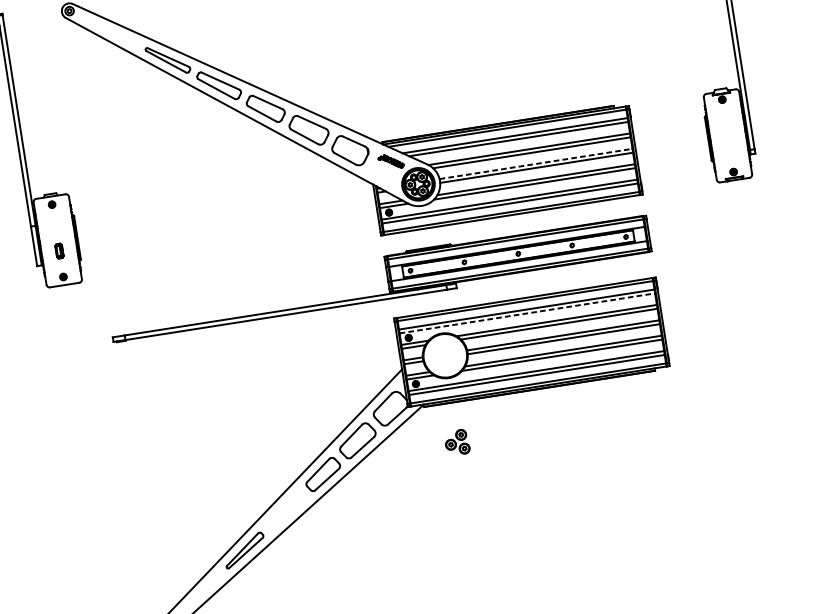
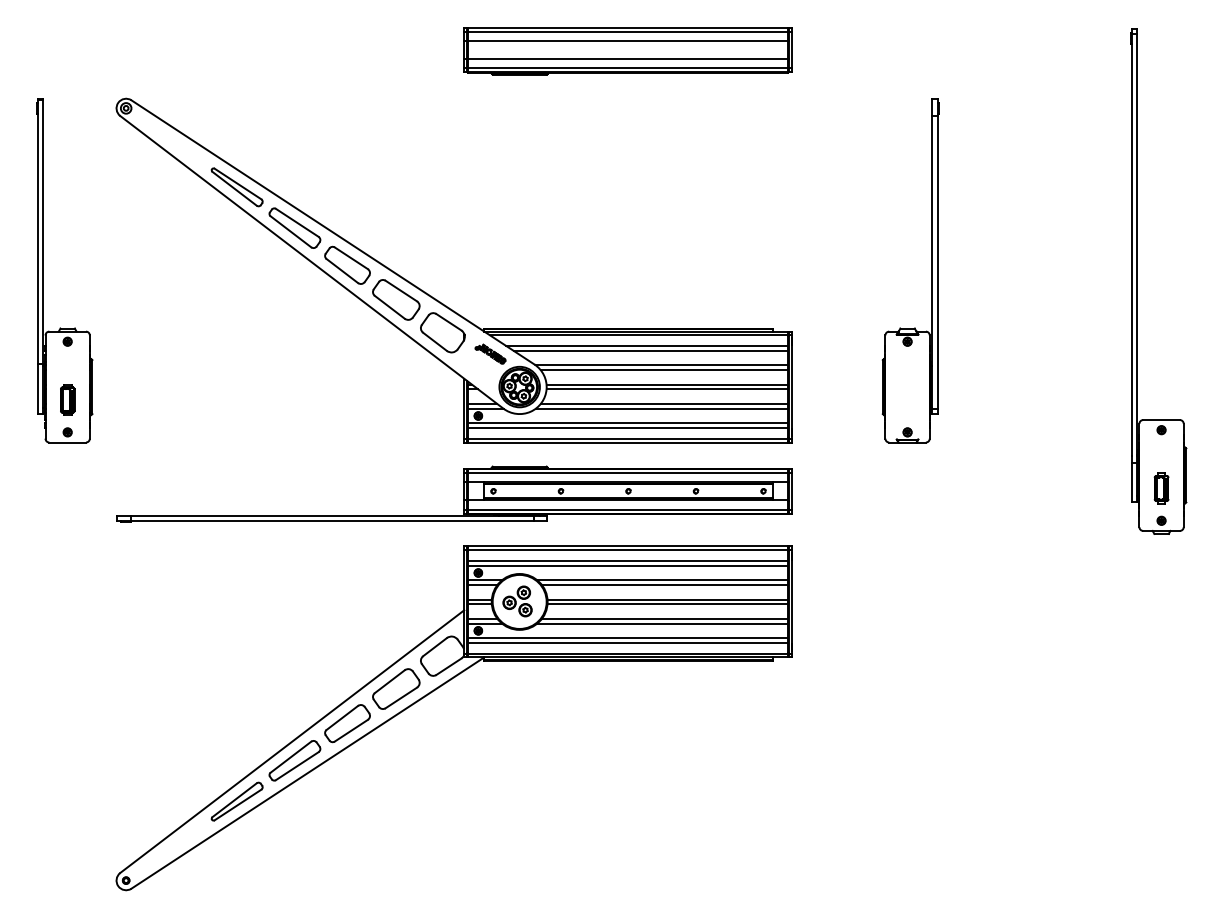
line: (536, 163) -> (667, 384), dashed -> solid
part: (59, 250) -> (67, 399), size x1.67
line: (527, 313) -> (628, 565), dashed -> solid
part: (457, 442) -> (517, 601), moved
part: (285, 510) -> (294, 760), added

